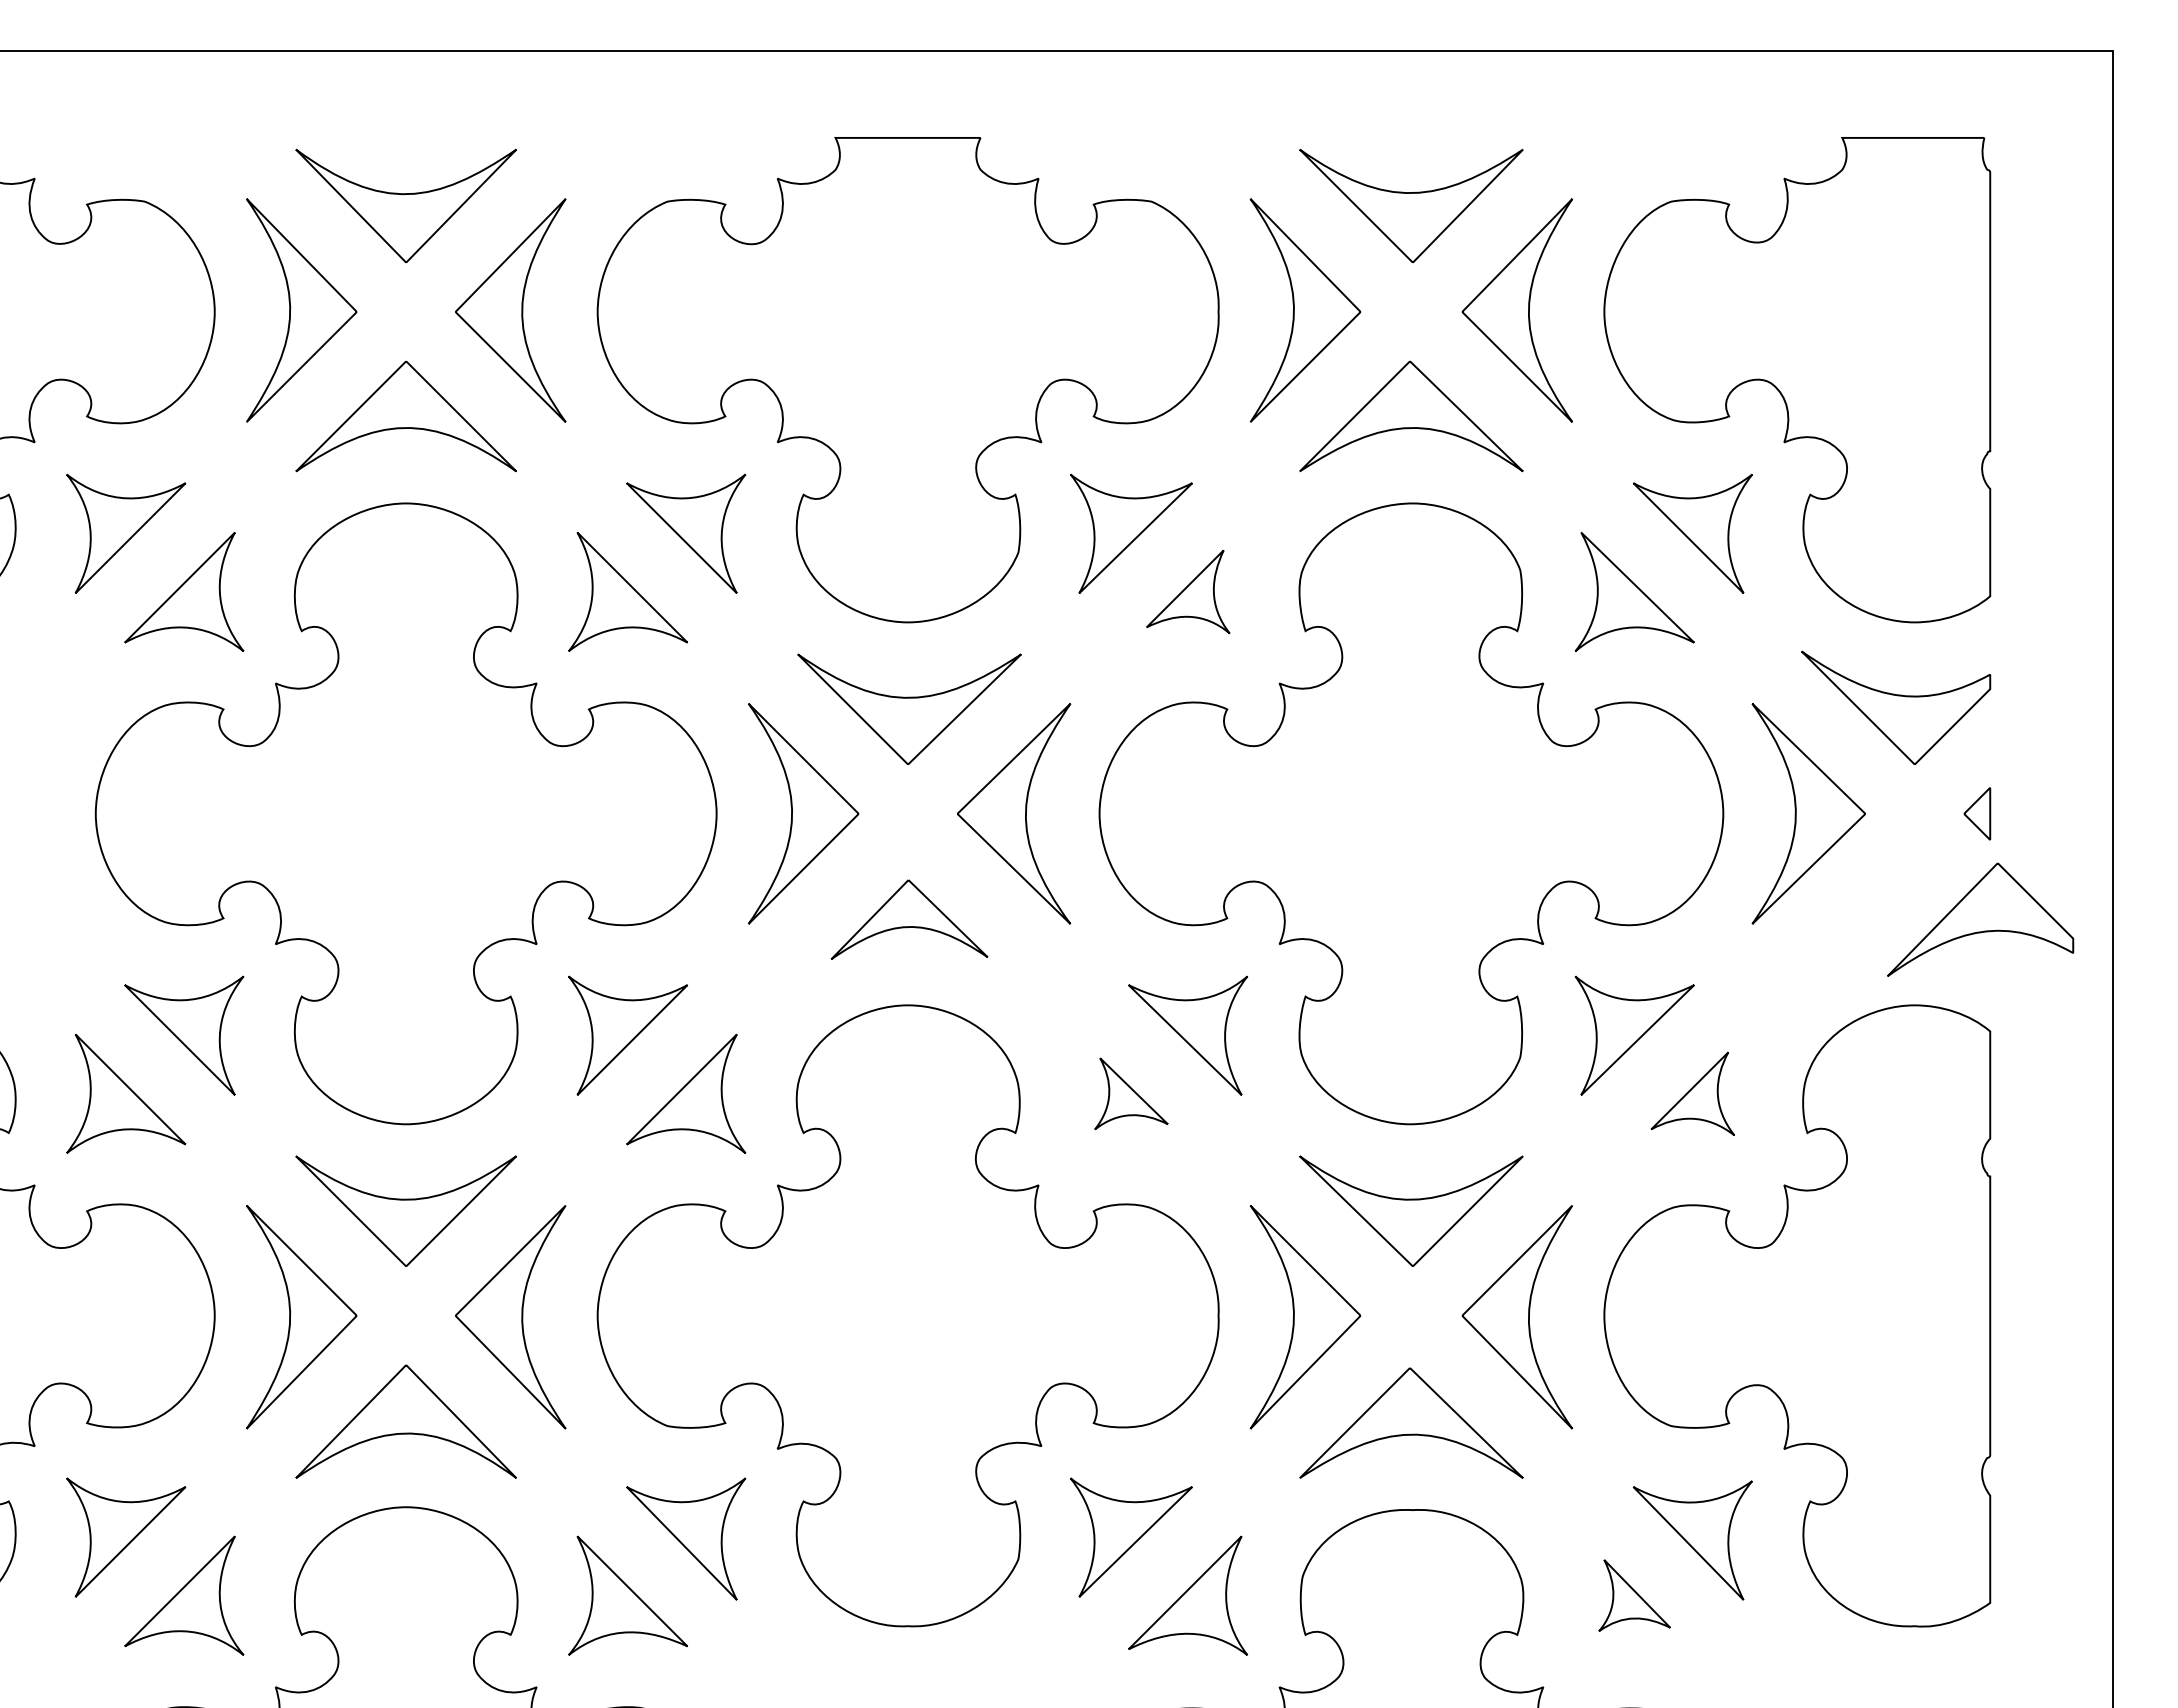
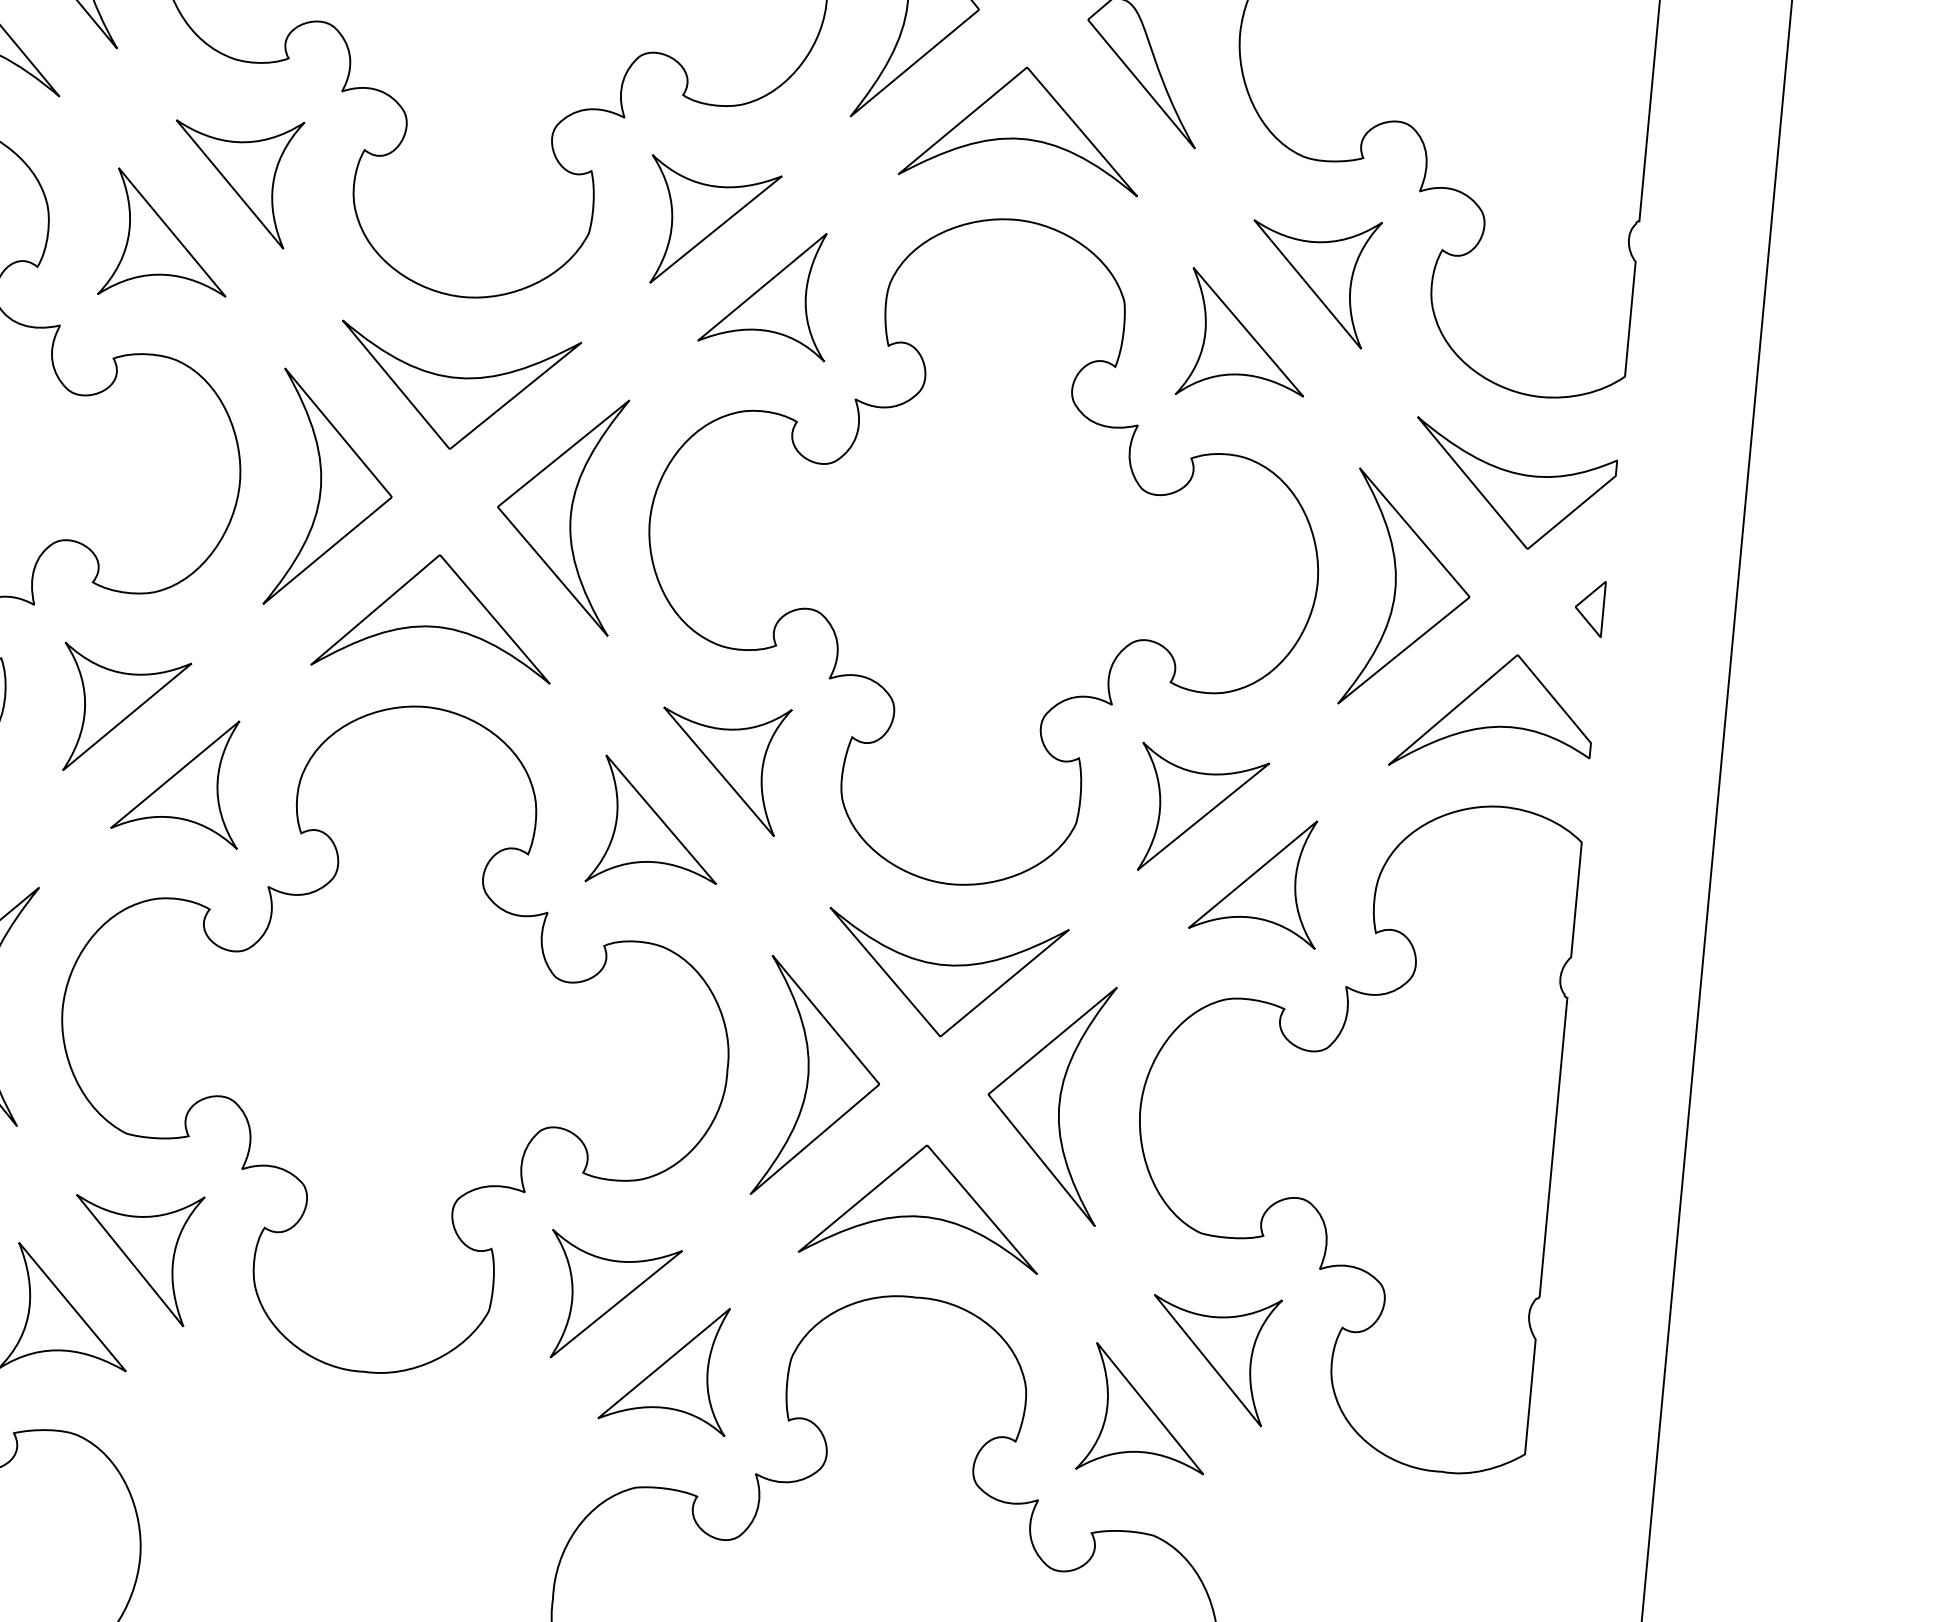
part: (1188, 591) -> (767, 291), size x1.43
part: (909, 919) -> (435, 615), size x1.43
part: (1980, 919) -> (1493, 713), moved
part: (1131, 1093) -> (656, 823), size x1.67
part: (1692, 1093) -> (1256, 879), size x1.43
part: (1634, 1595) -> (1144, 1411), size x1.67

